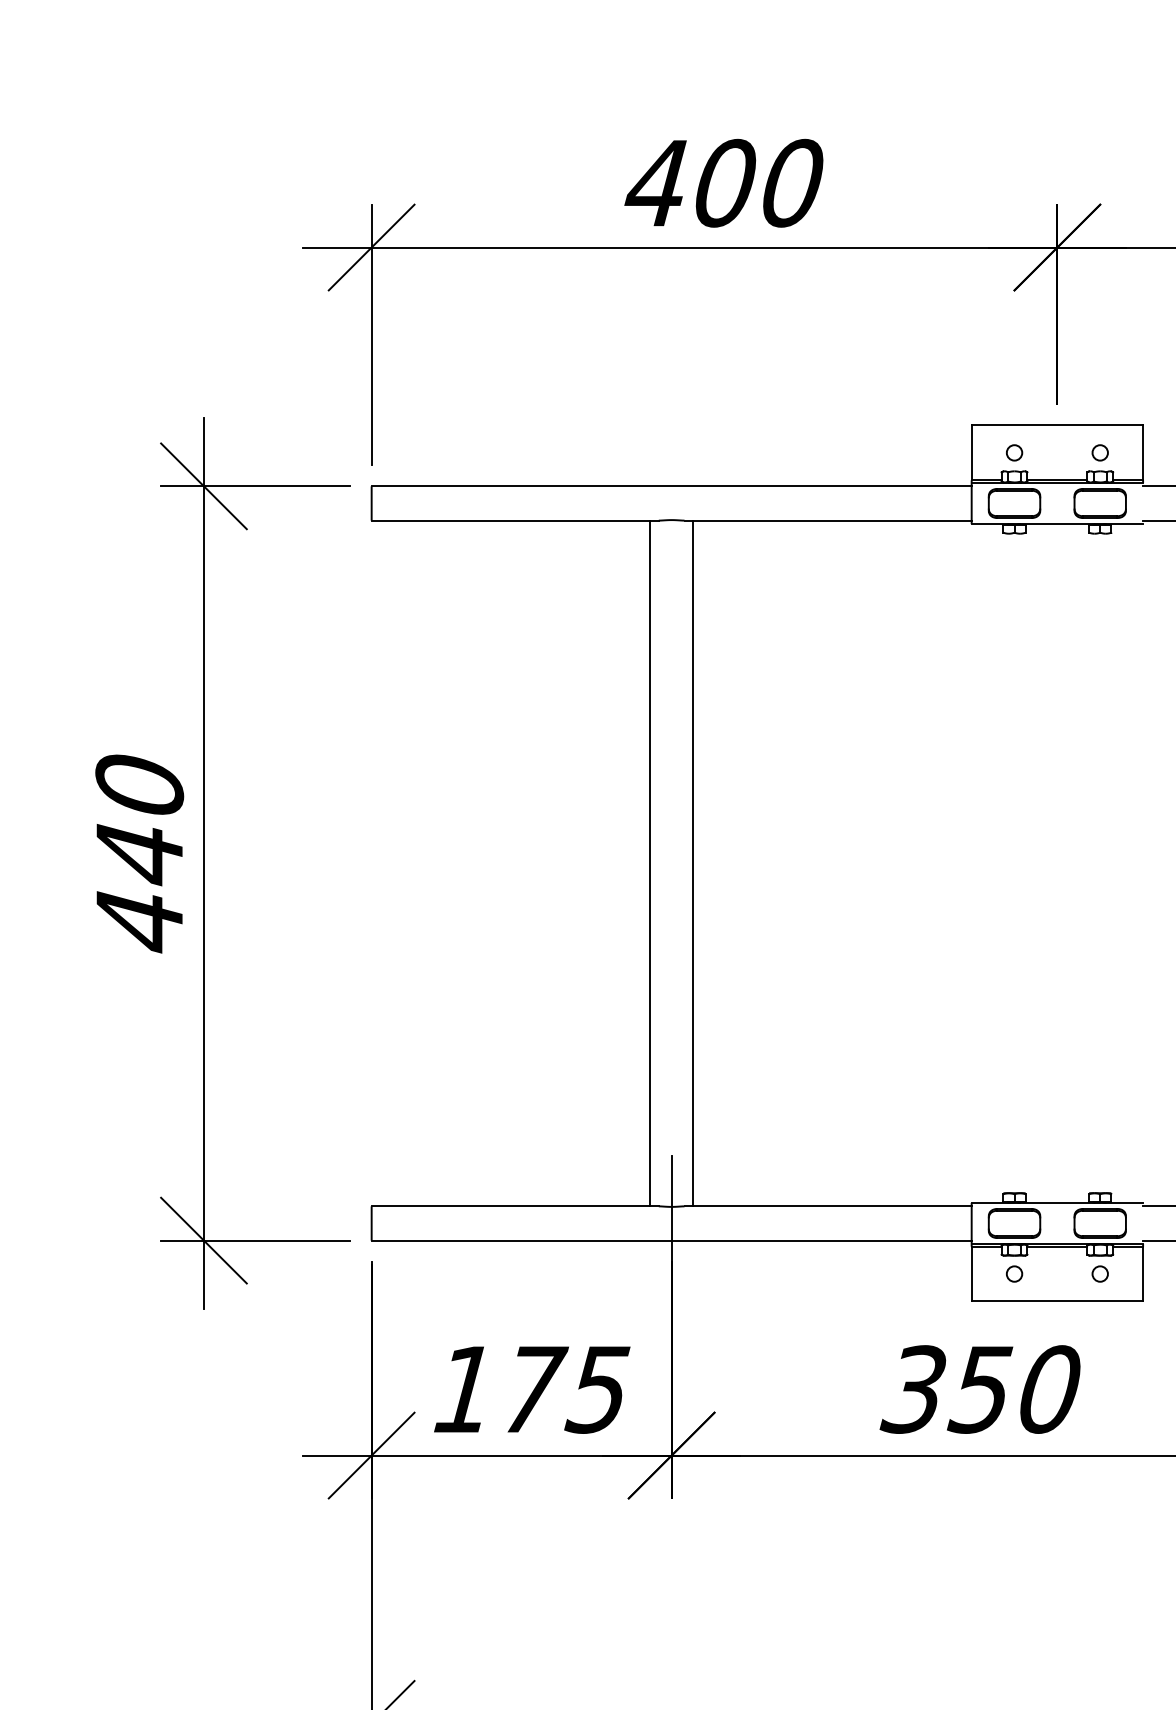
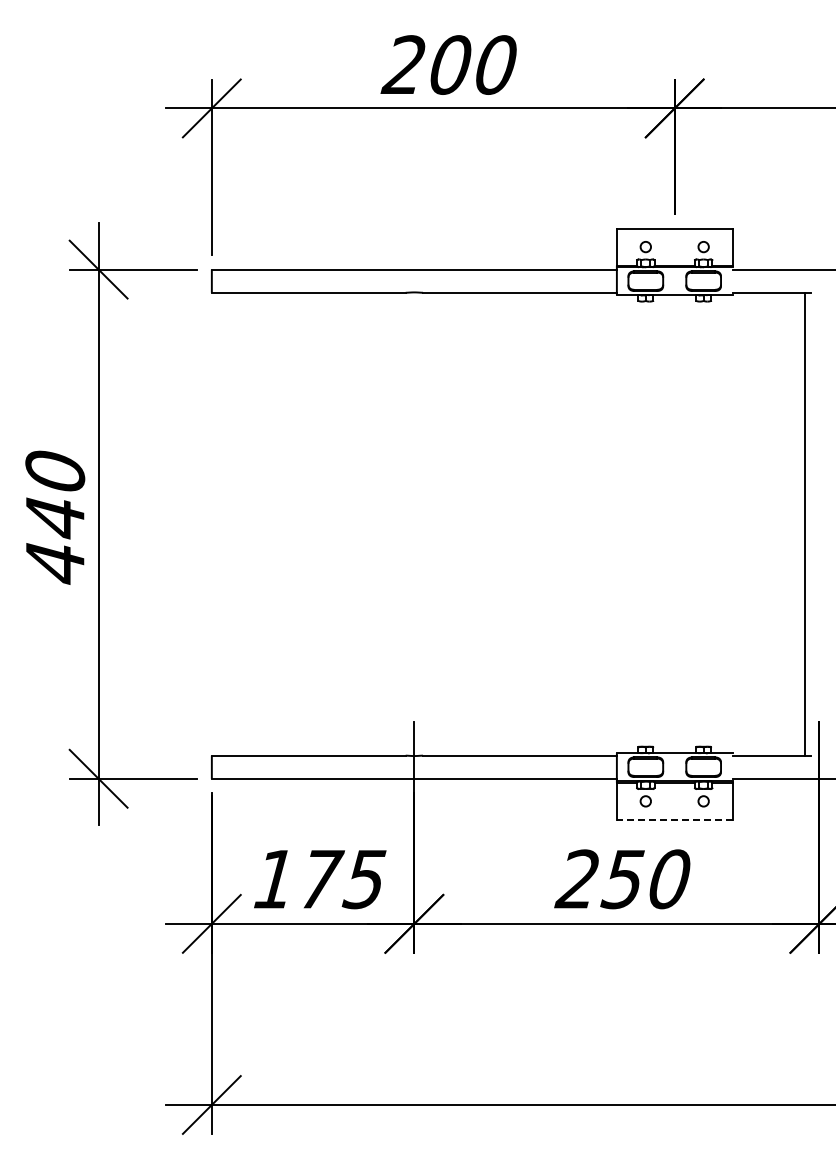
text: (654, 182) -> (402, 64), 400 -> 200
line: (649, 862) -> (399, 523), removed
line: (692, 862) -> (428, 523), removed
line: (1057, 1300) -> (674, 819), solid -> dashed
text: (911, 1389) -> (576, 879), 350 -> 250

